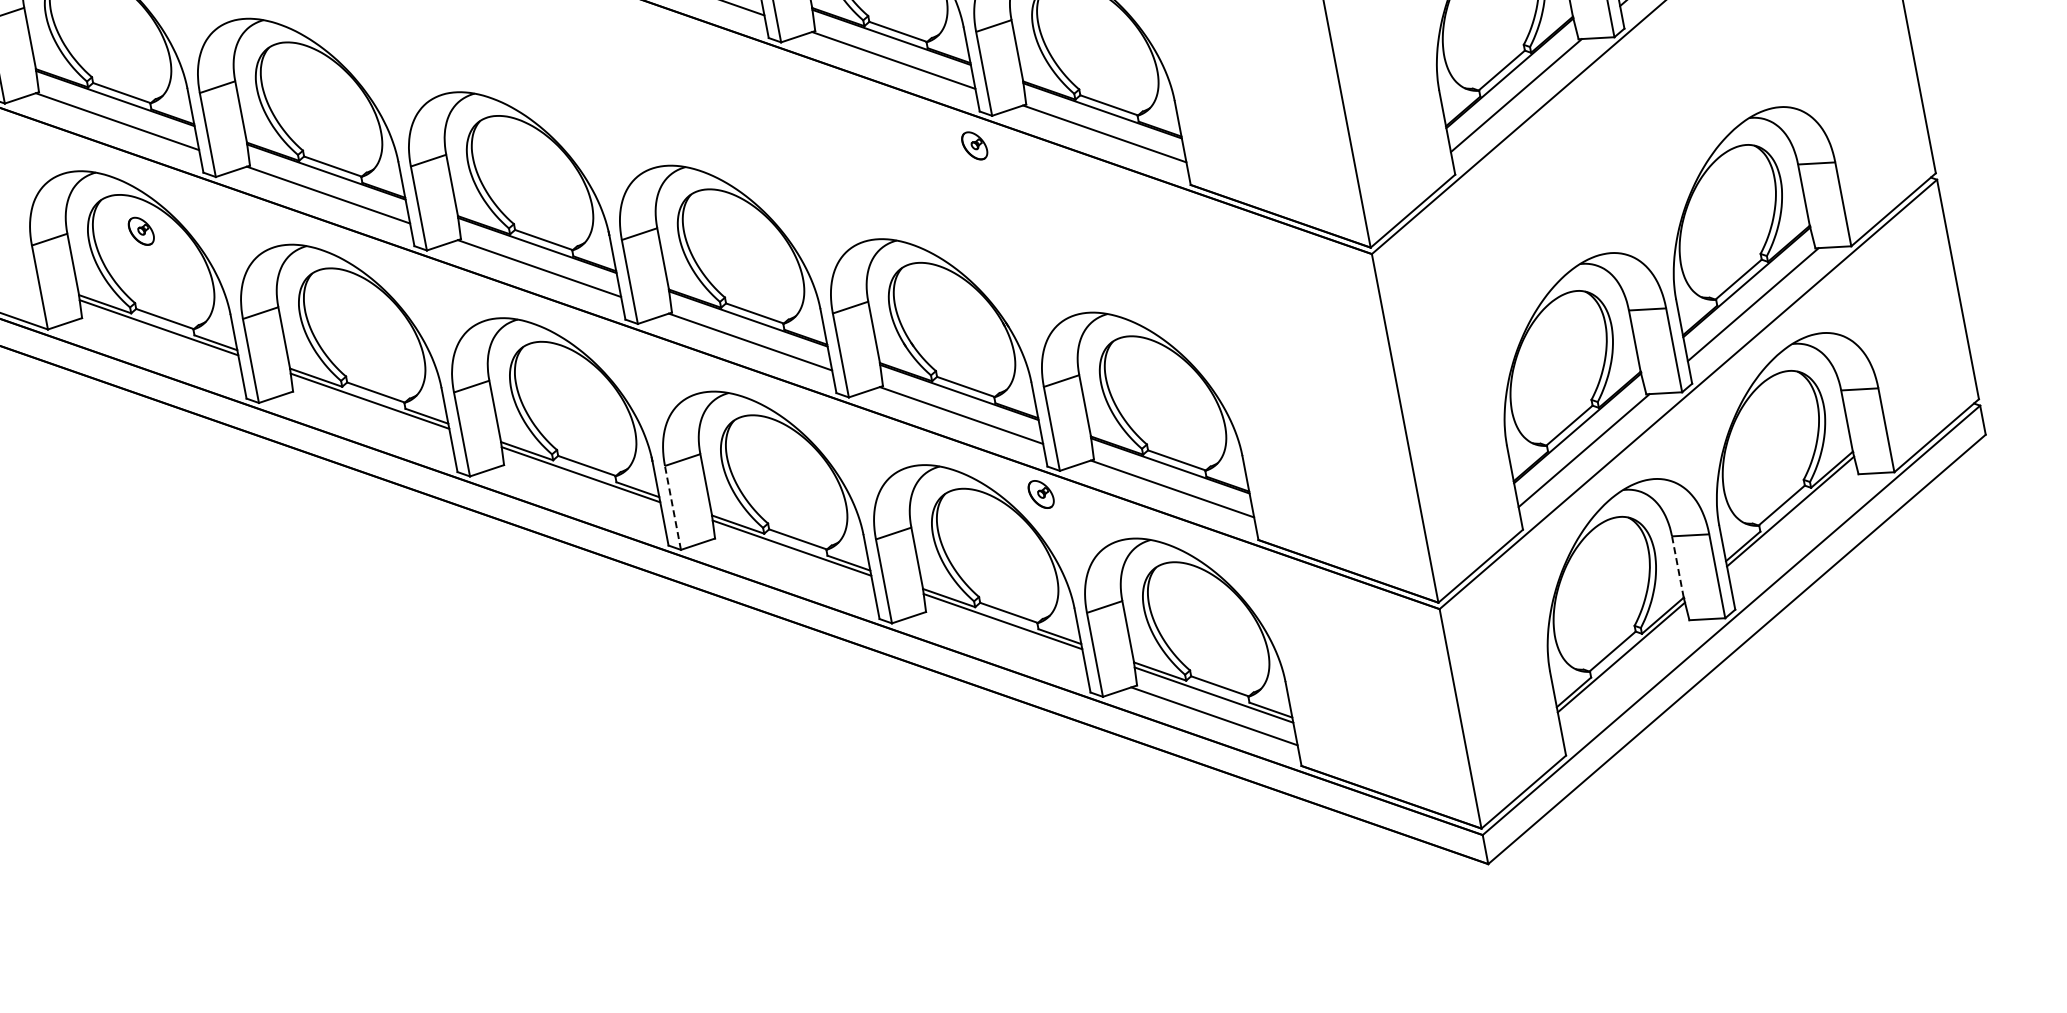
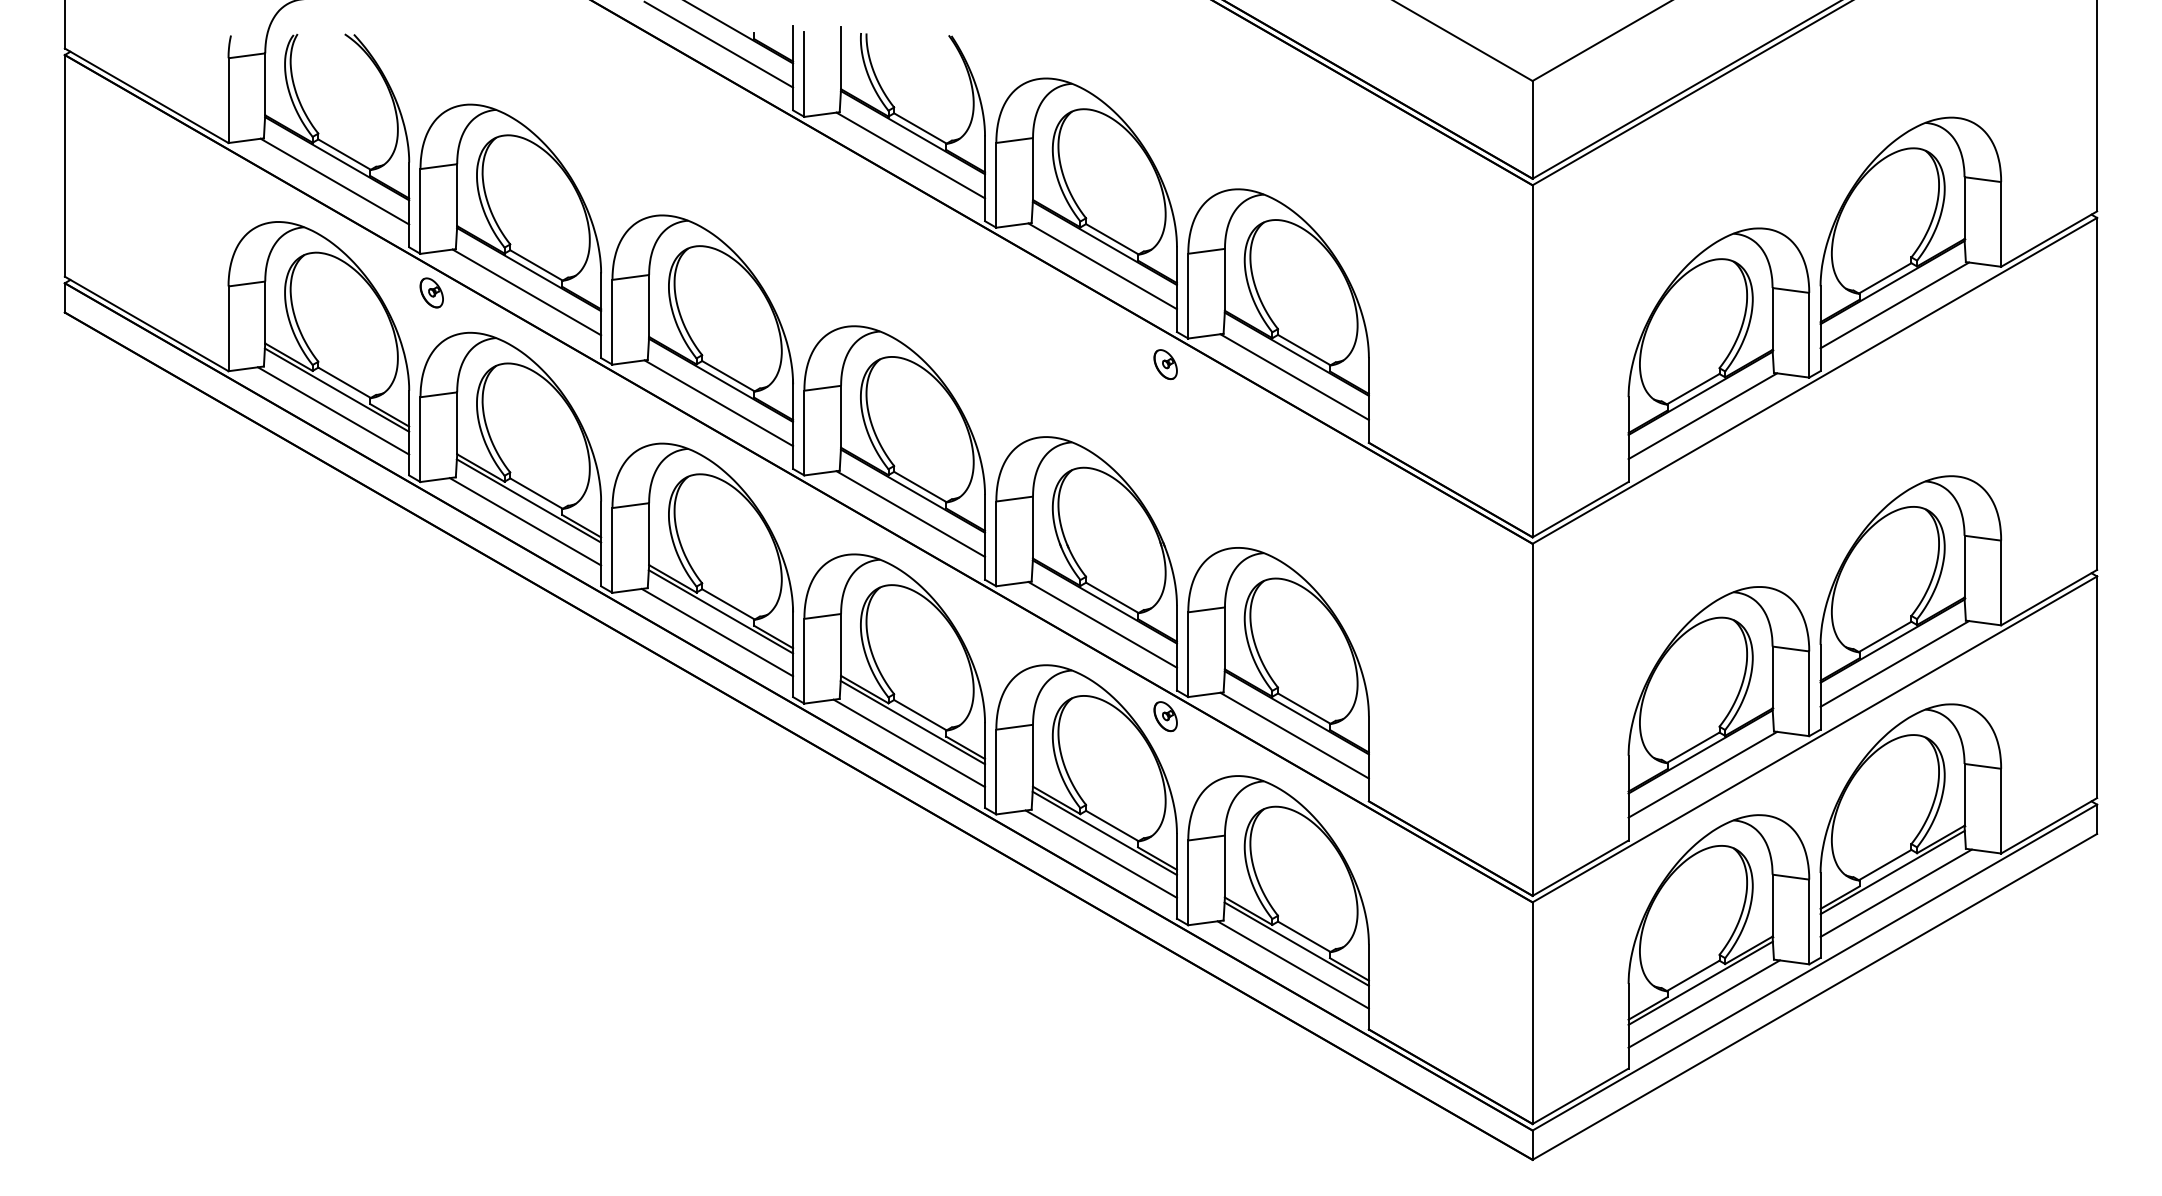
part: (140, 230) -> (431, 292), moved
line: (159, 348) -> (333, 410), added
line: (370, 422) -> (525, 521), added
line: (581, 495) -> (717, 632), added
line: (672, 507) -> (804, 660), dashed -> solid
line: (1797, 530) -> (1895, 892), added
line: (1677, 566) -> (1772, 905), dashed -> solid
line: (792, 569) -> (909, 743), added
line: (1002, 642) -> (1100, 853), added
line: (1627, 676) -> (1703, 1003), added

